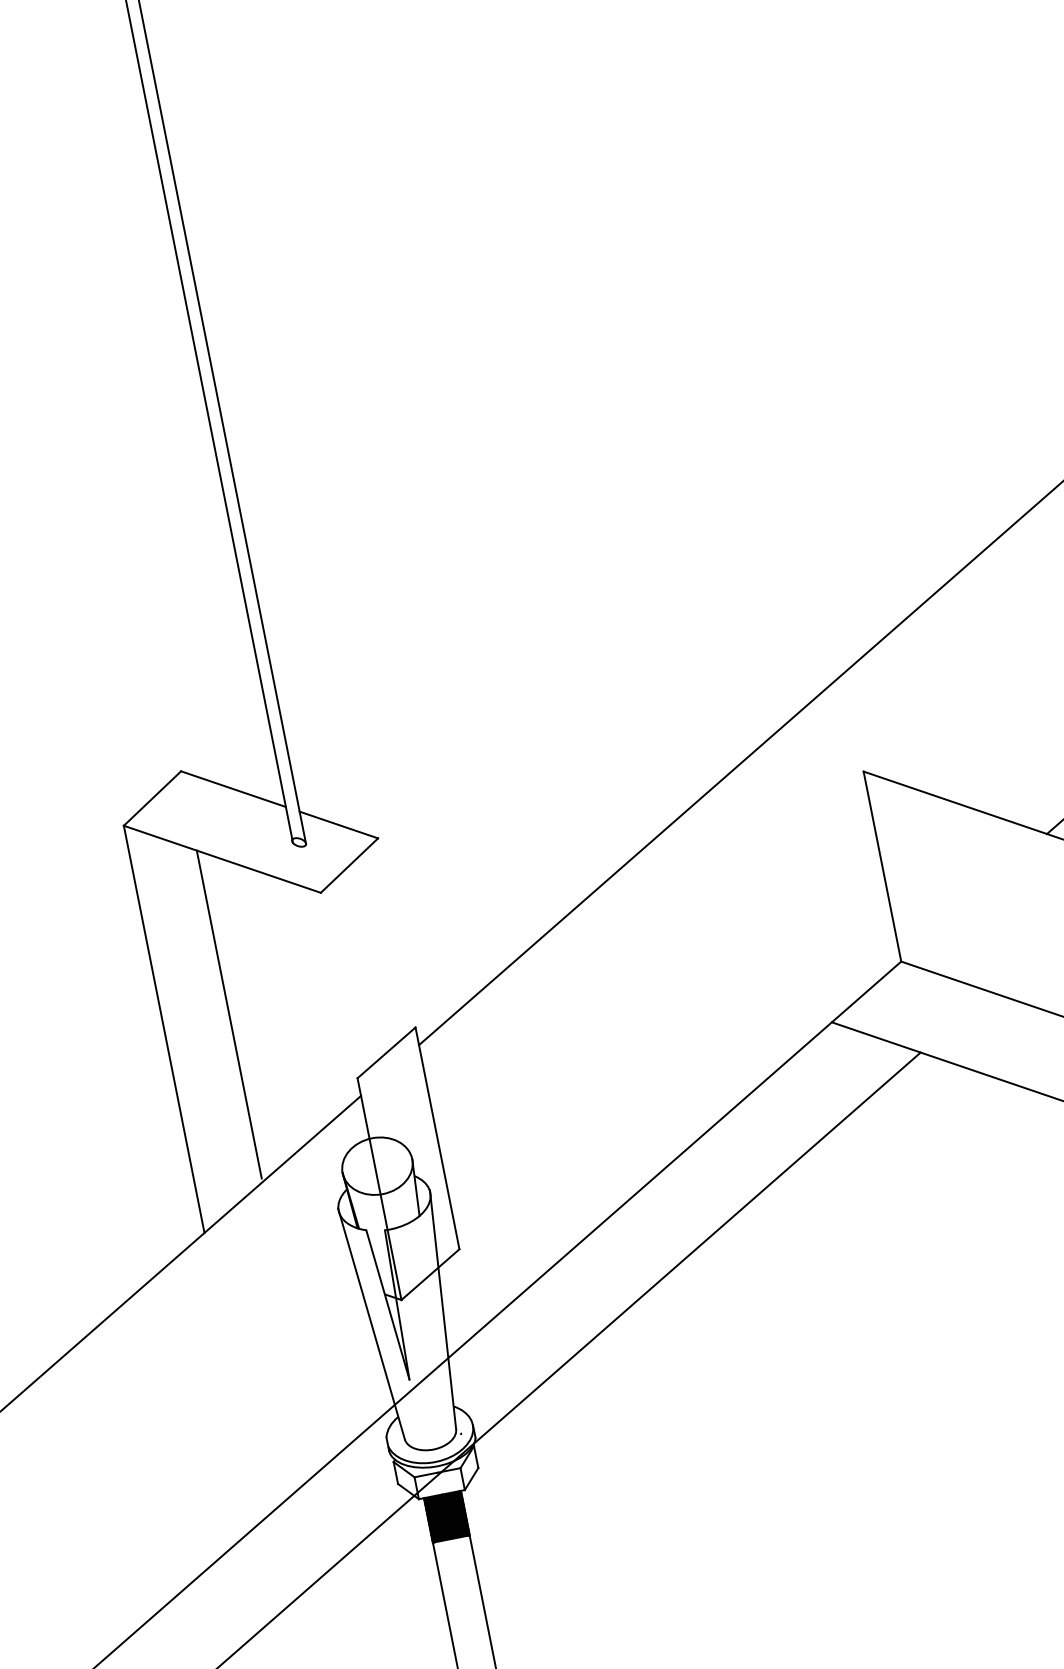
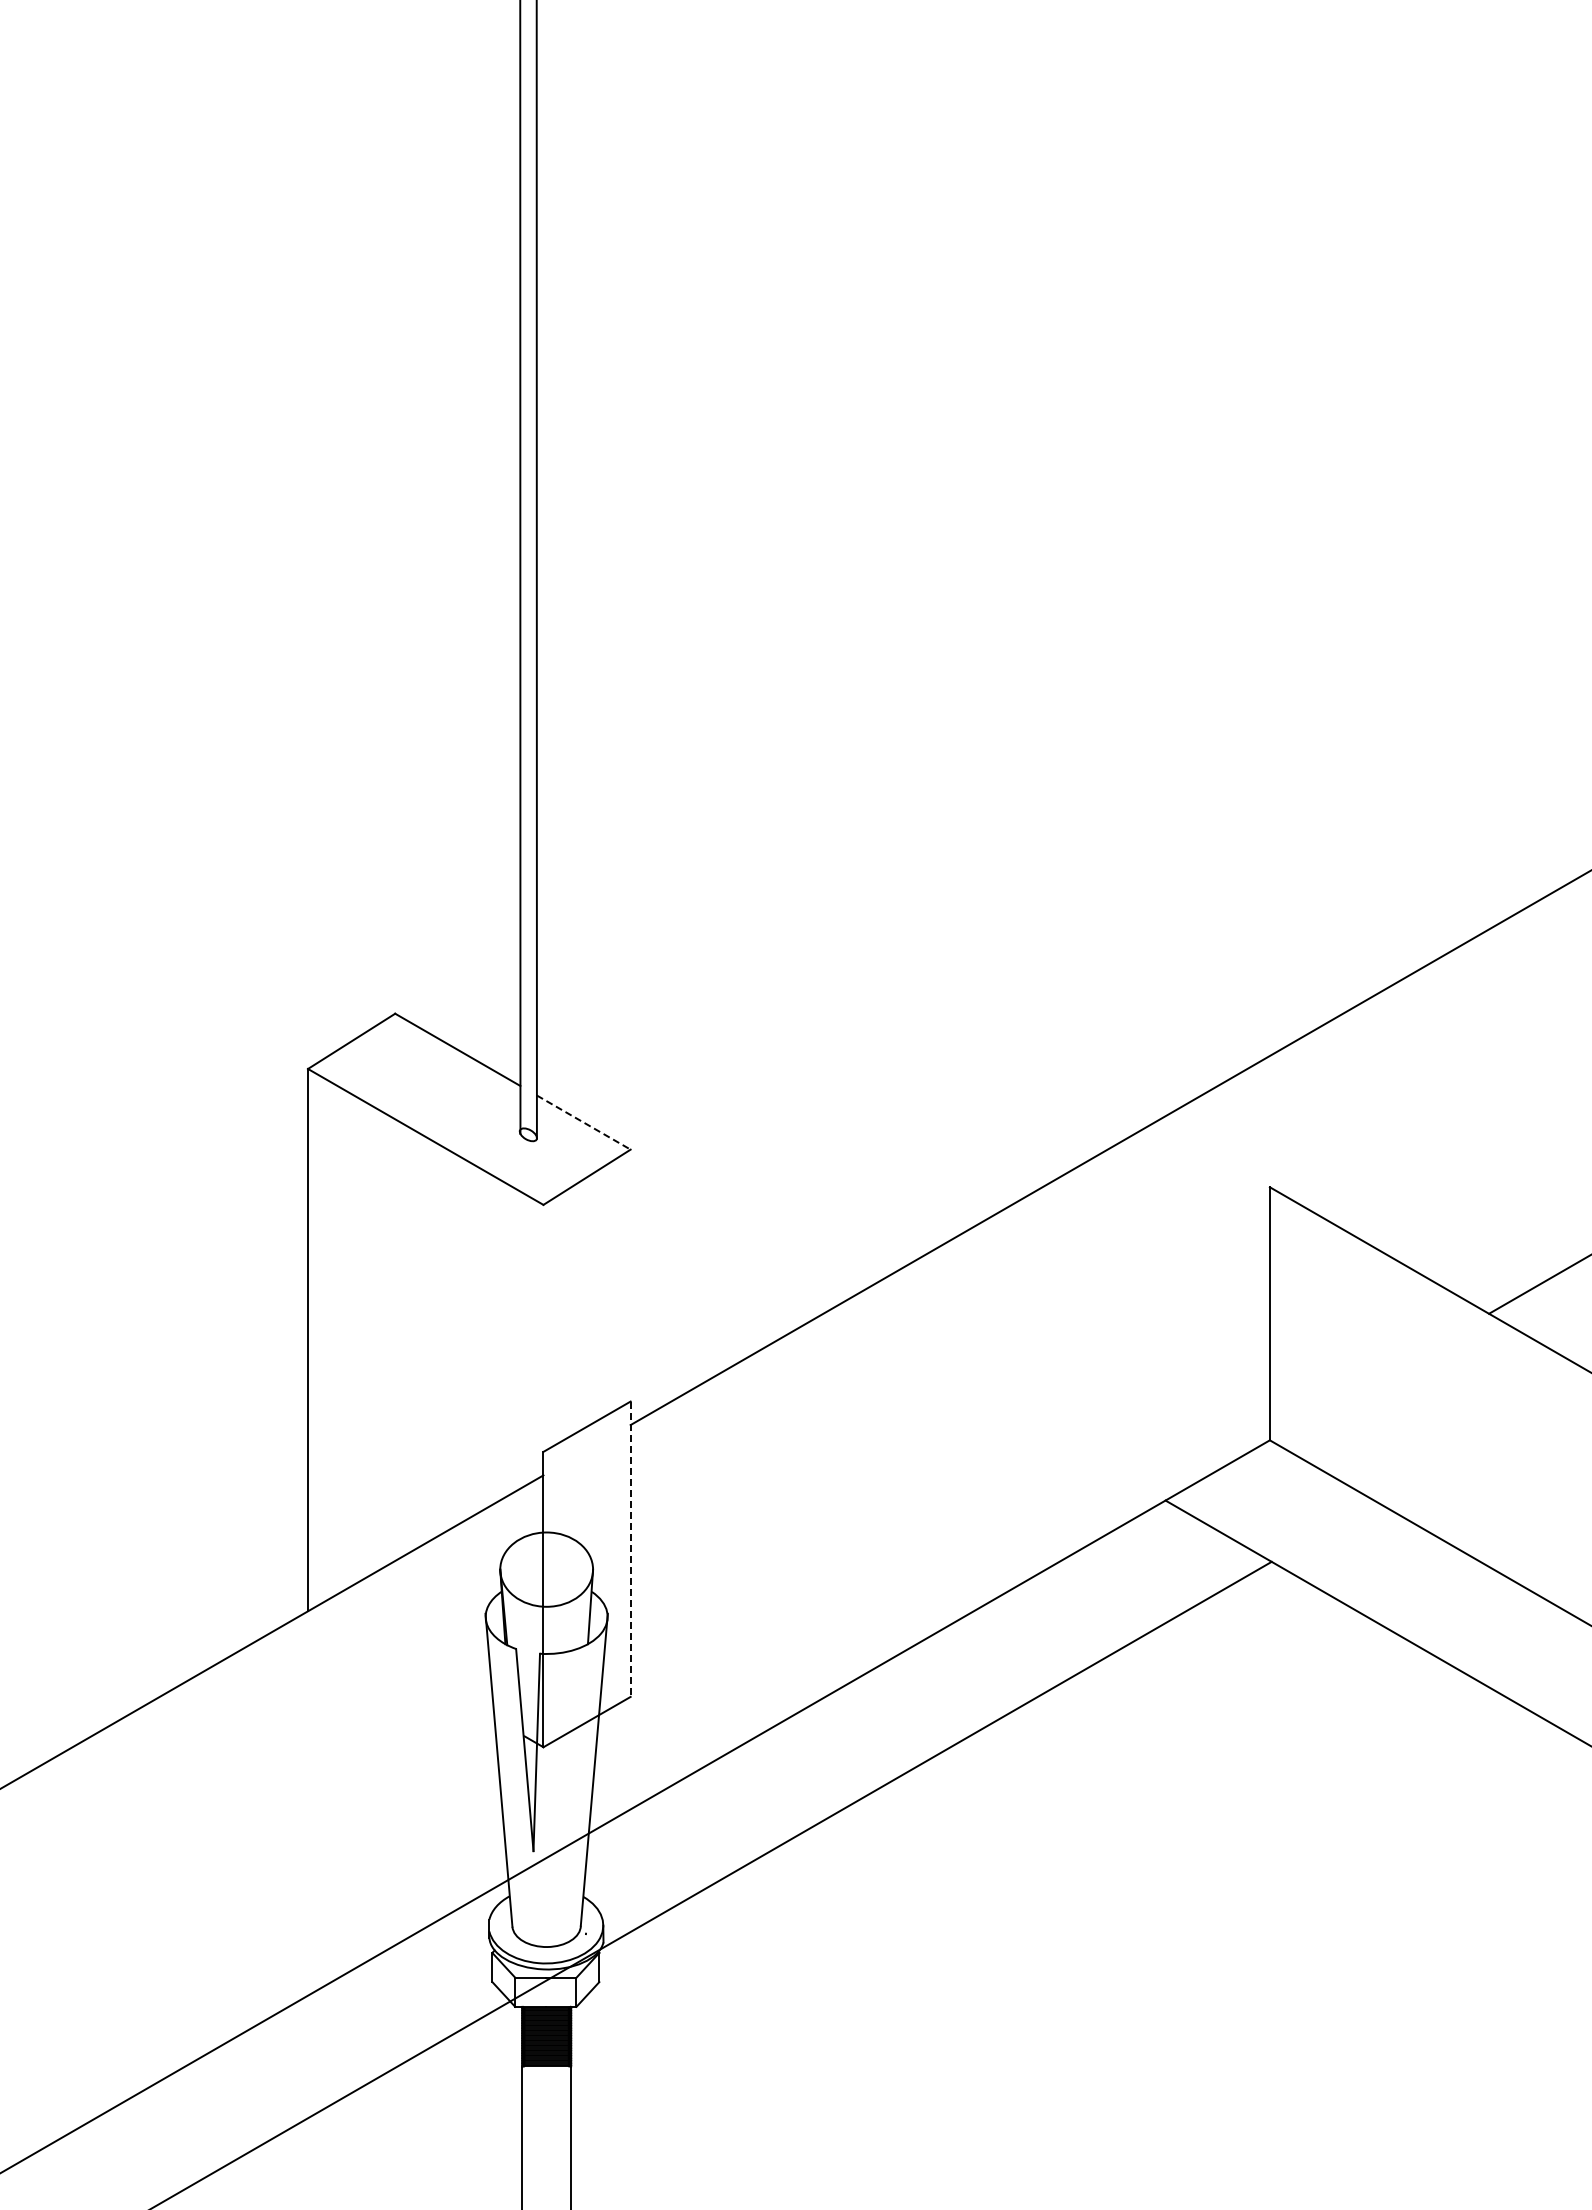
line: (339, 824) -> (584, 1122), solid -> dashed
line: (229, 1014) -> (395, 1337), removed
line: (437, 1138) -> (630, 1549), solid -> dashed

